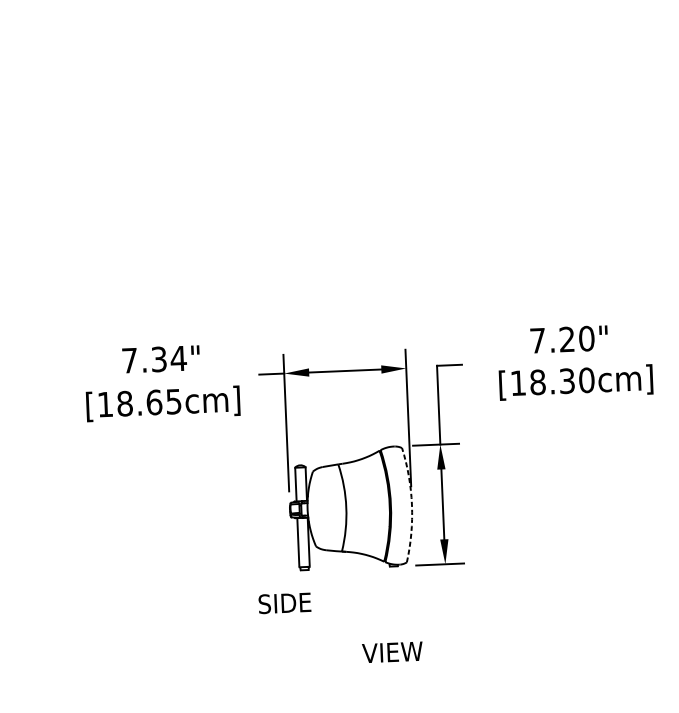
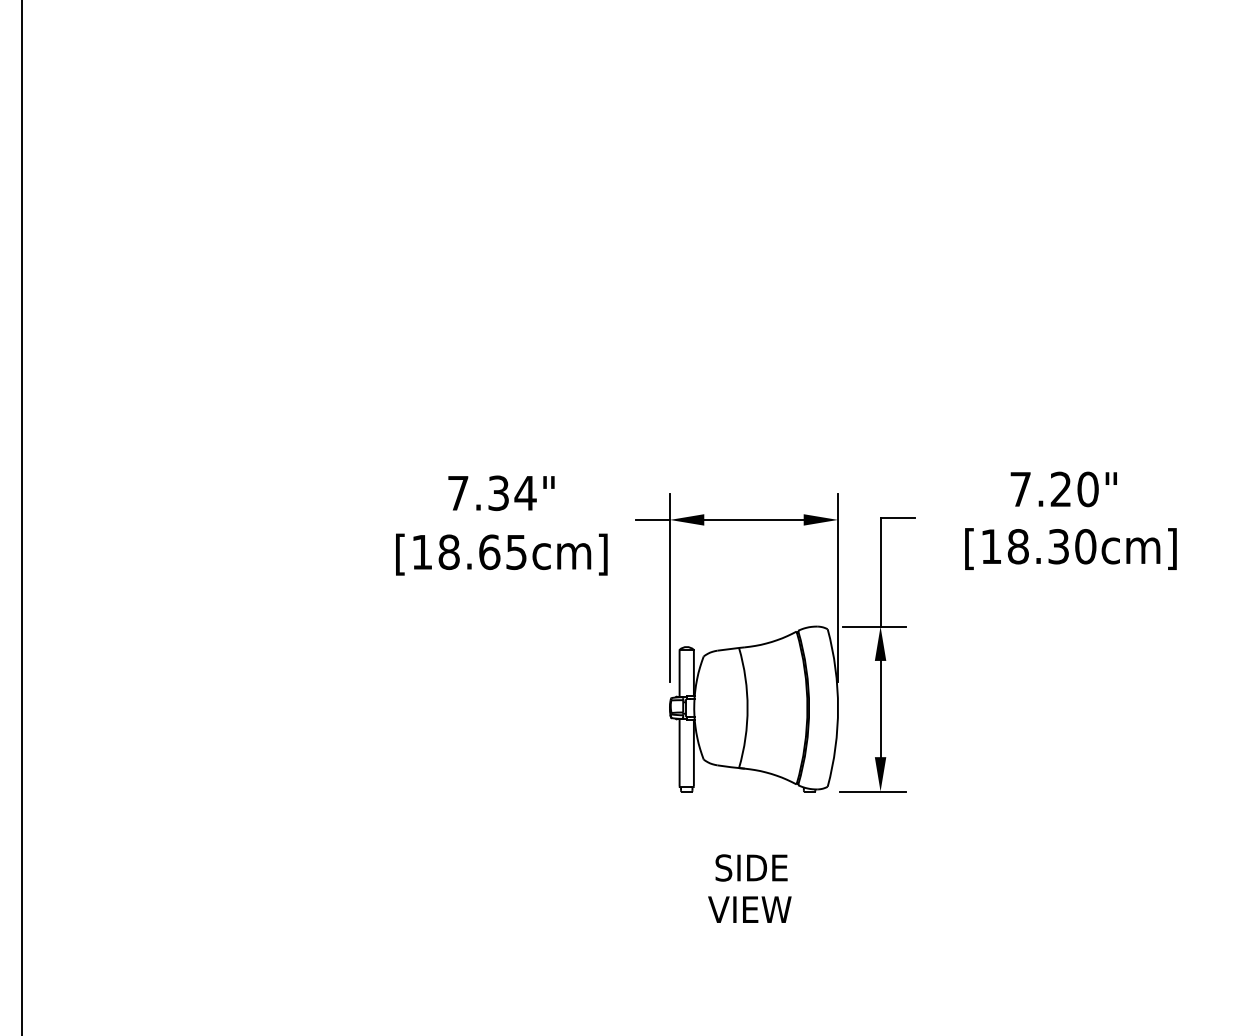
arc: (412, 505) -> (838, 708), dashed -> solid
text: (284, 602) -> (751, 867), moved
text: (392, 652) -> (749, 909), moved

